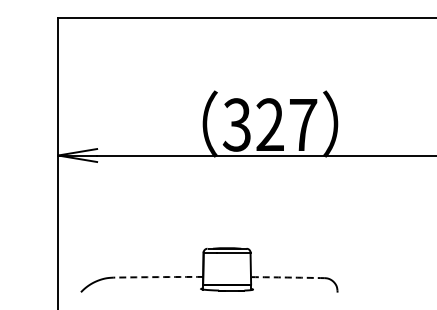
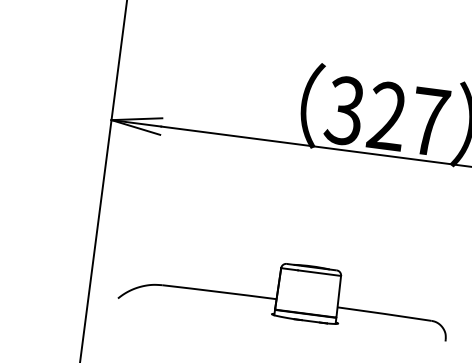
arc: (158, 277) -> (219, 292), dashed -> solid
arc: (287, 277) -> (384, 313), dashed -> solid

